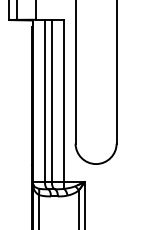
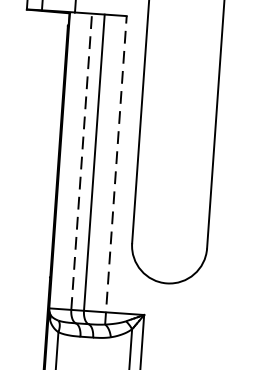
line: (44, 100) -> (80, 160), solid -> dashed
line: (63, 104) -> (115, 170), solid -> dashed

